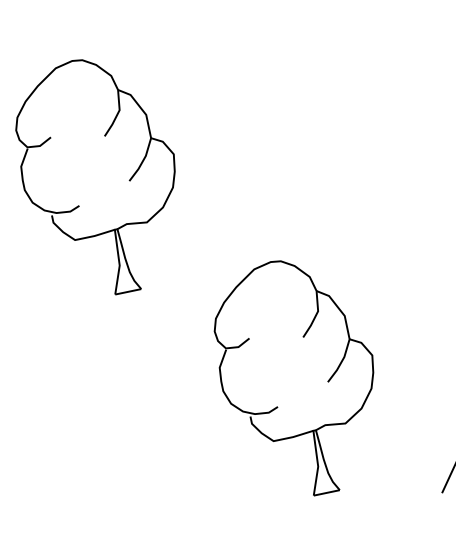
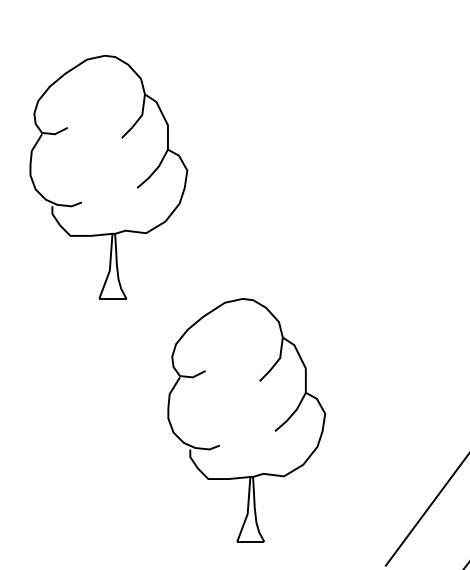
part: (327, 381) -> (274, 430), moved

